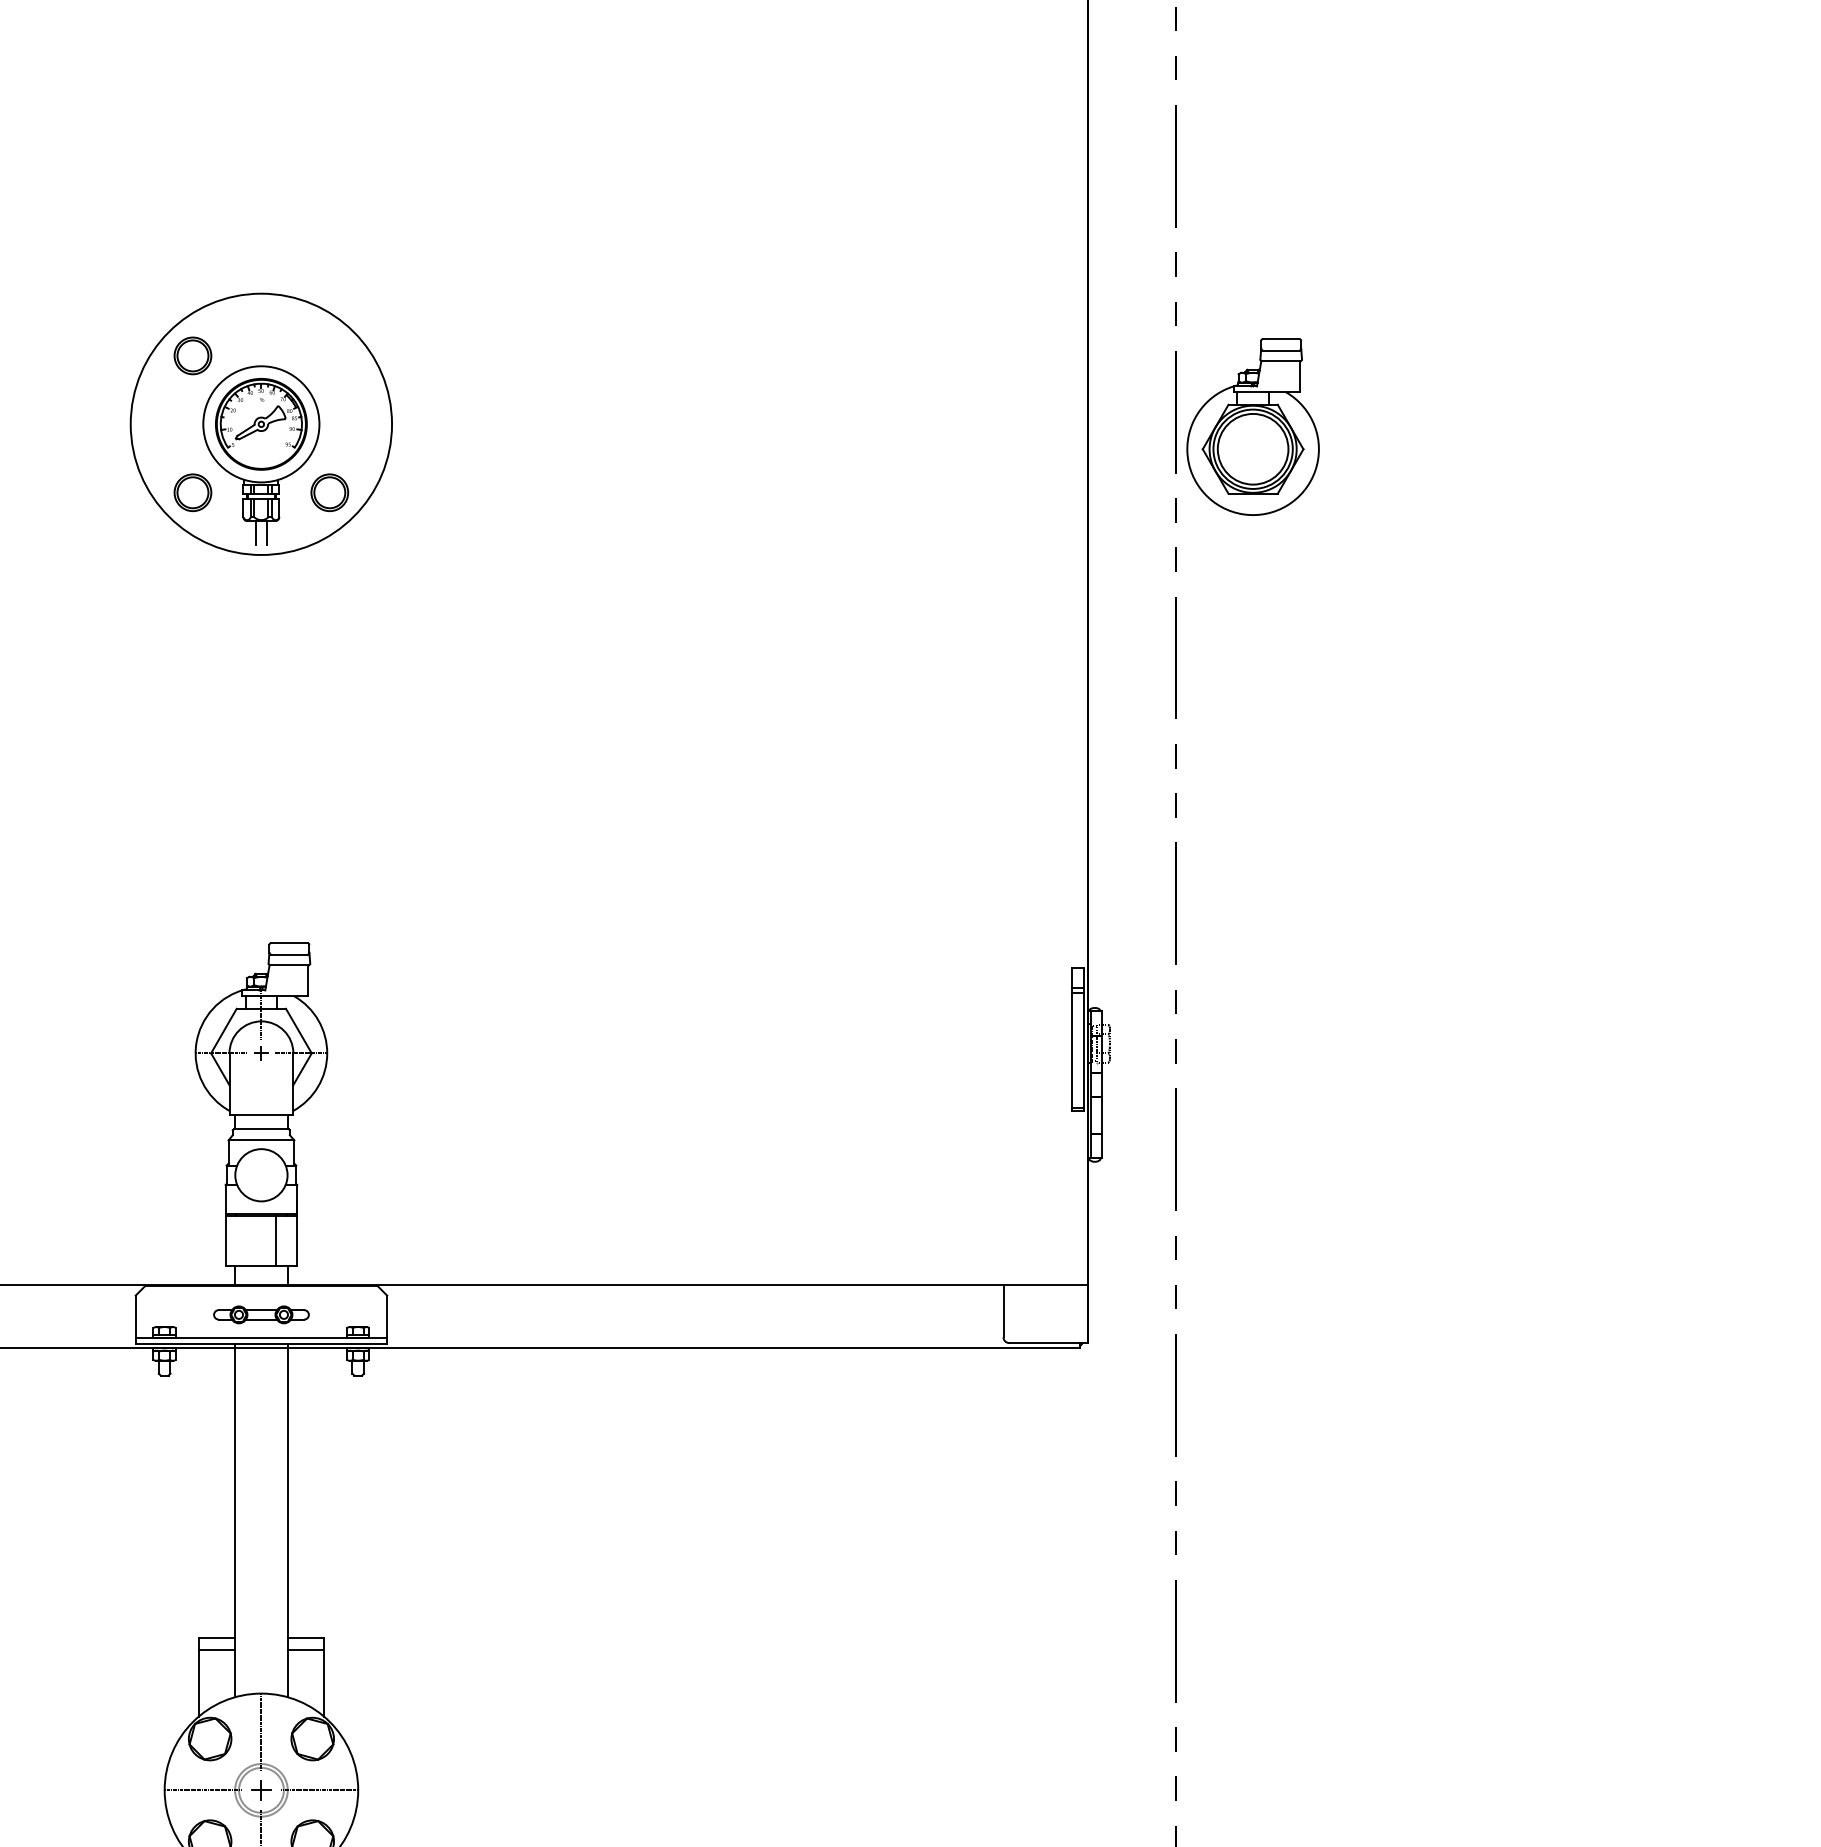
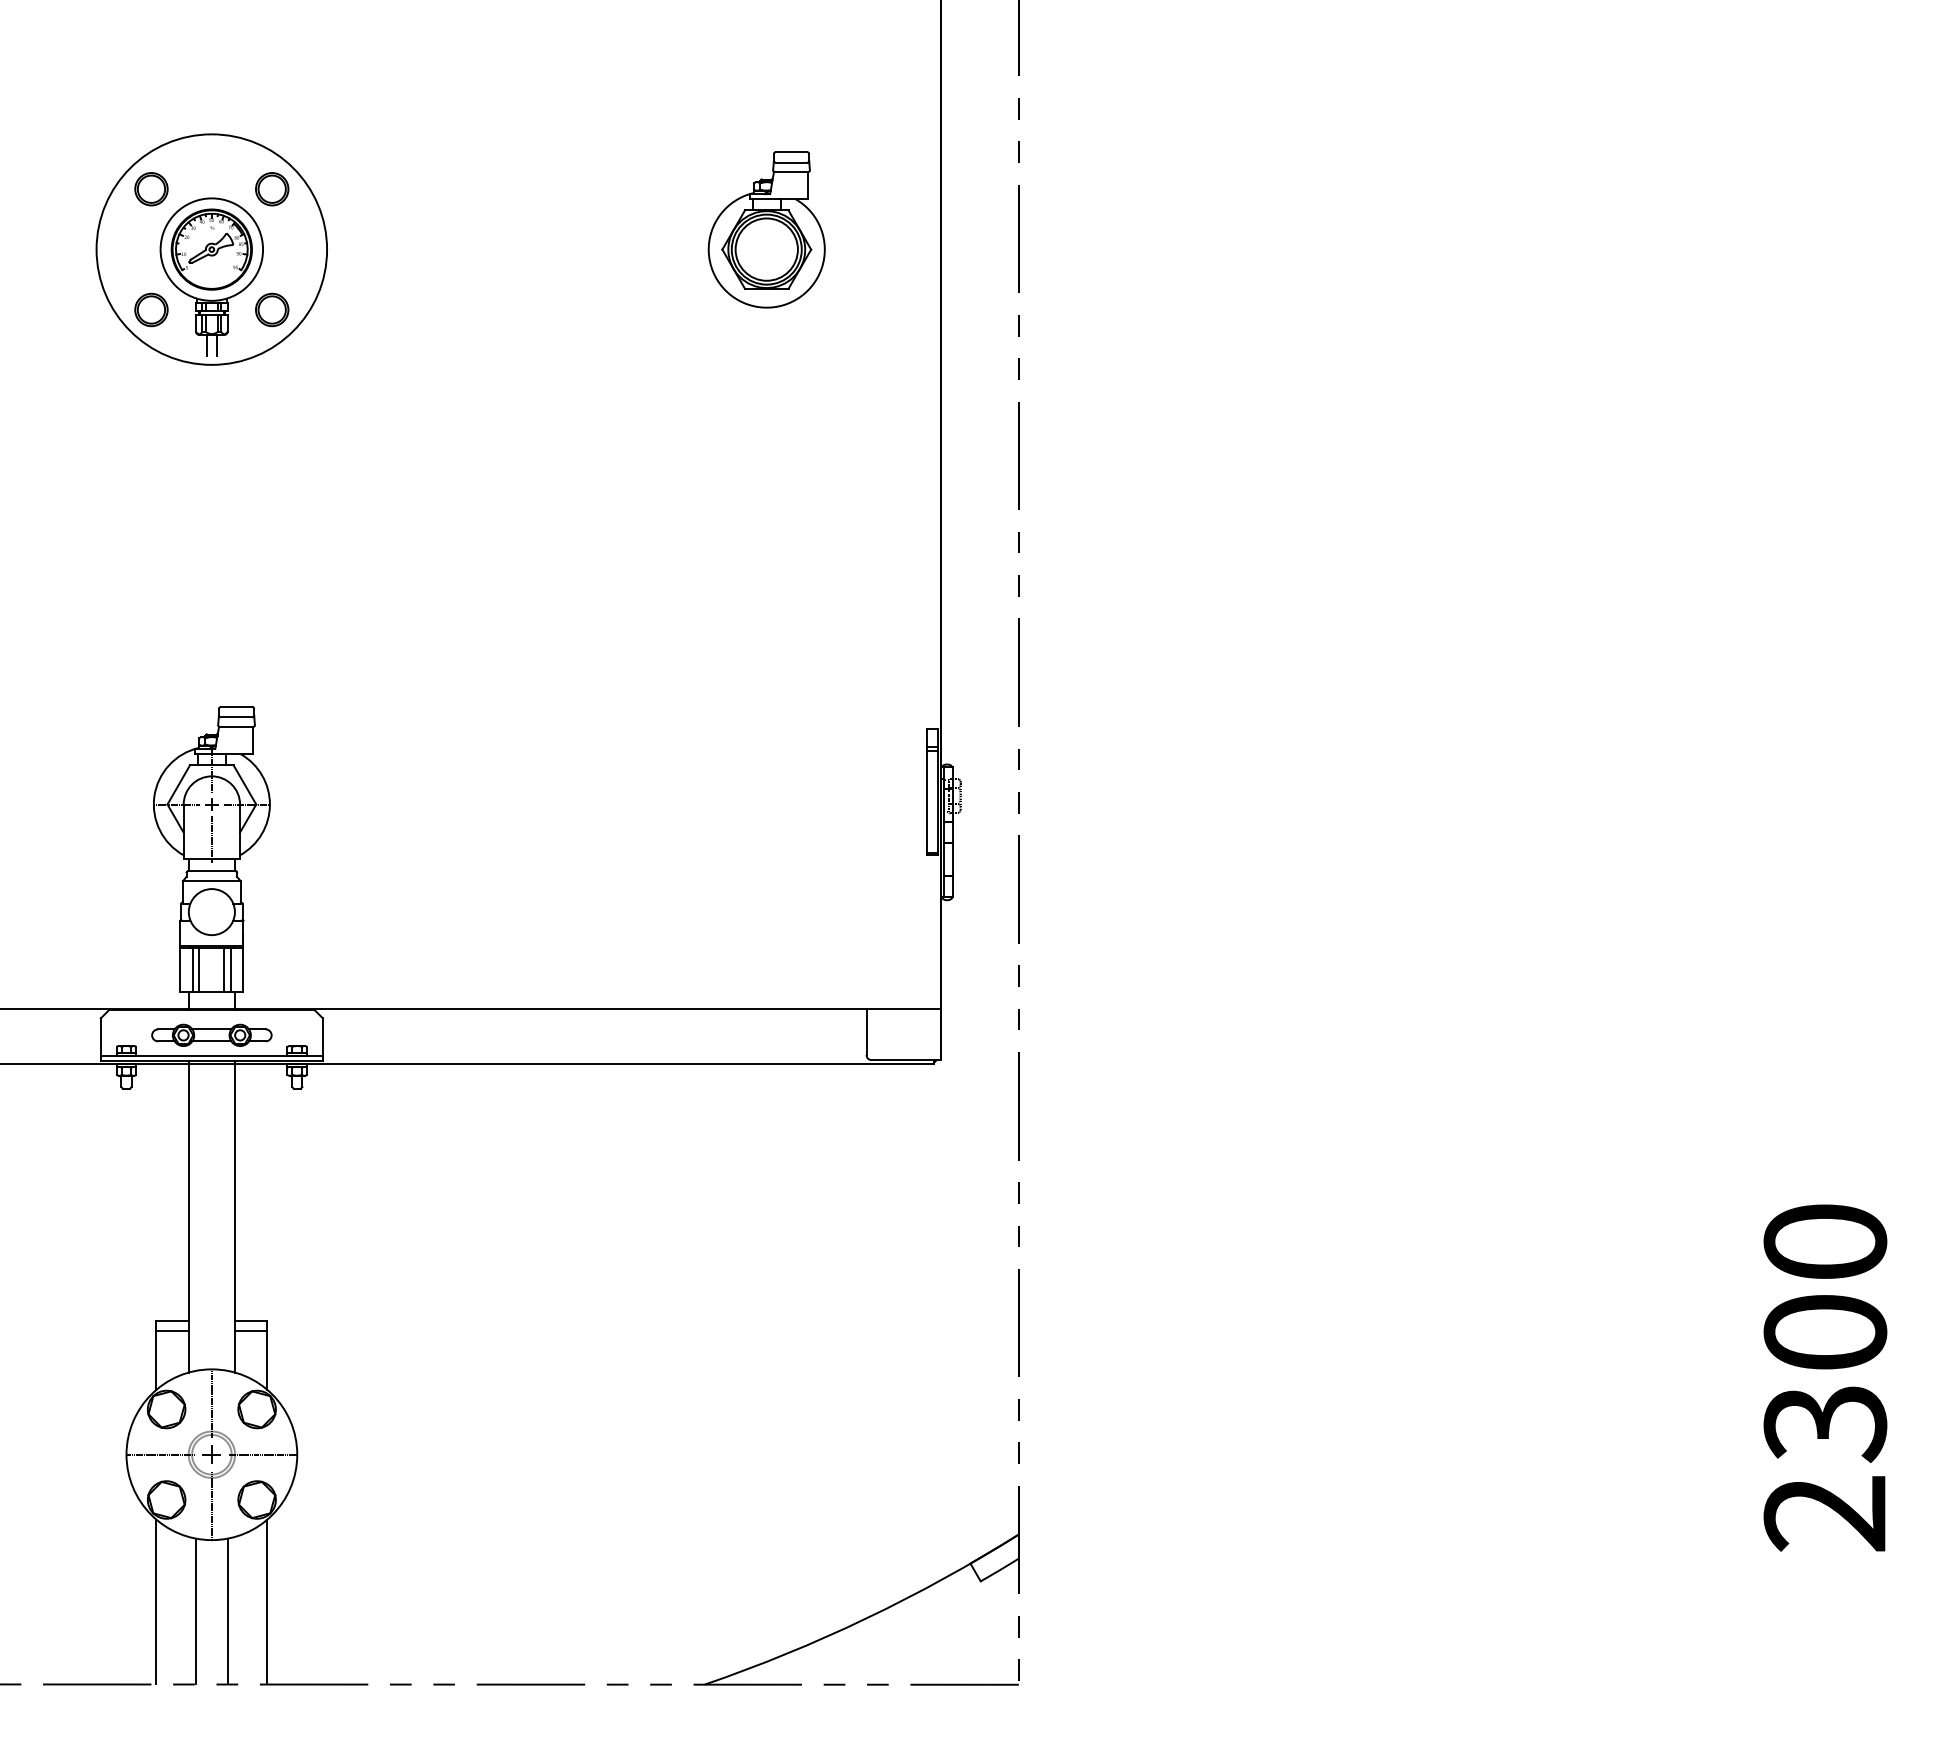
part: (330, 356) -> (272, 189), added
part: (1252, 426) -> (766, 229), moved
line: (261, 1092) -> (211, 839), added
line: (239, 1240) -> (192, 969), added
line: (247, 1240) -> (199, 969), added
line: (282, 1240) -> (230, 969), added
part: (261, 1314) -> (211, 1034), size x1.43

